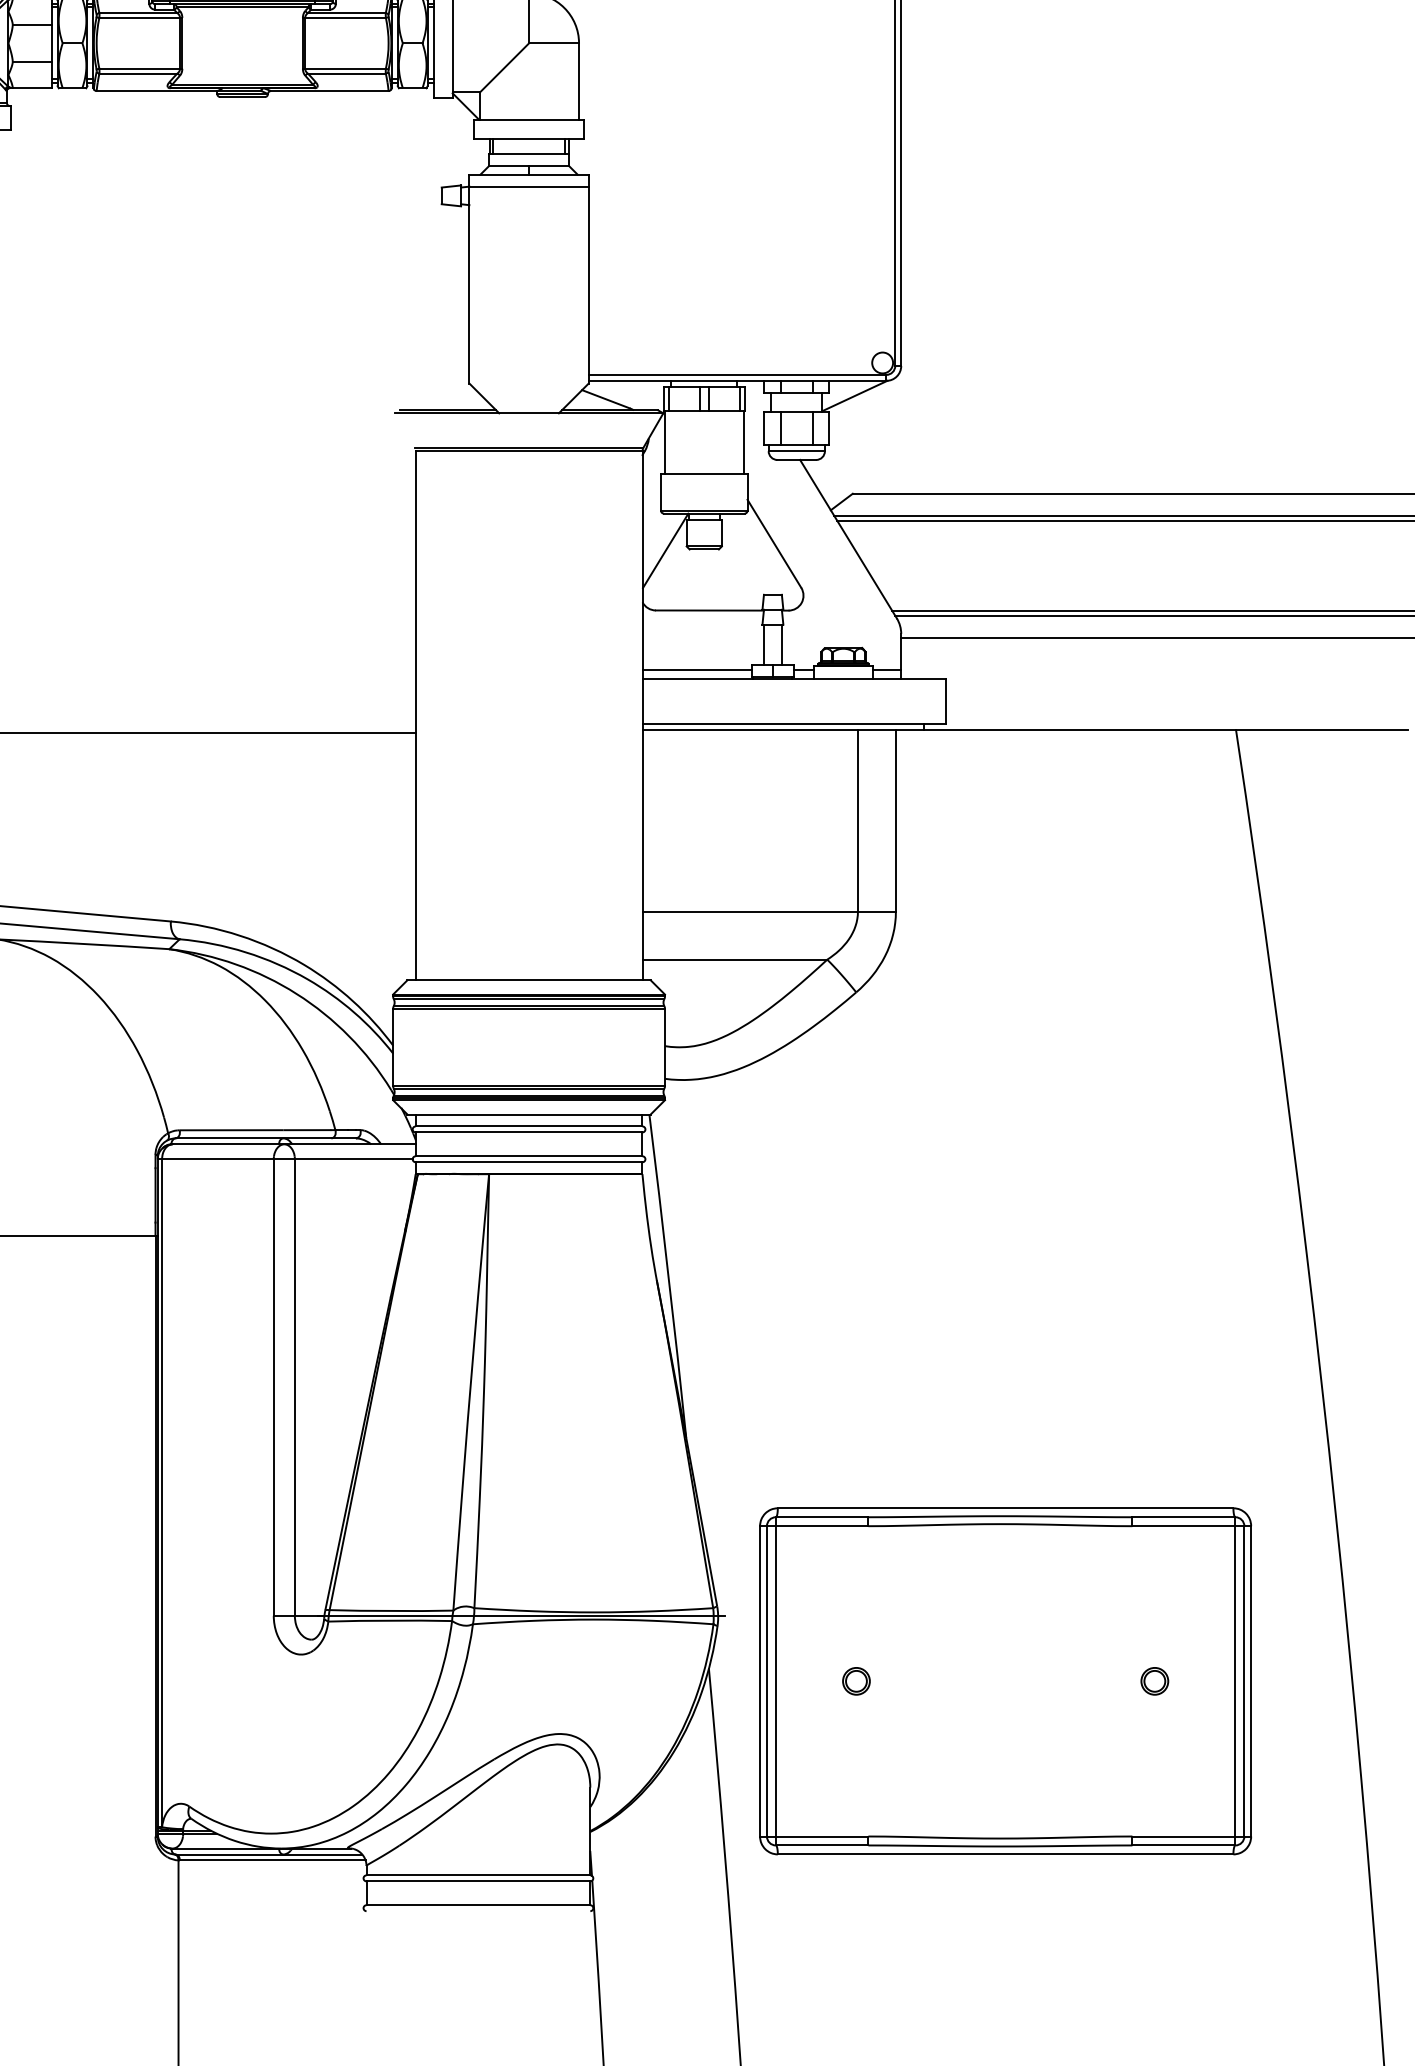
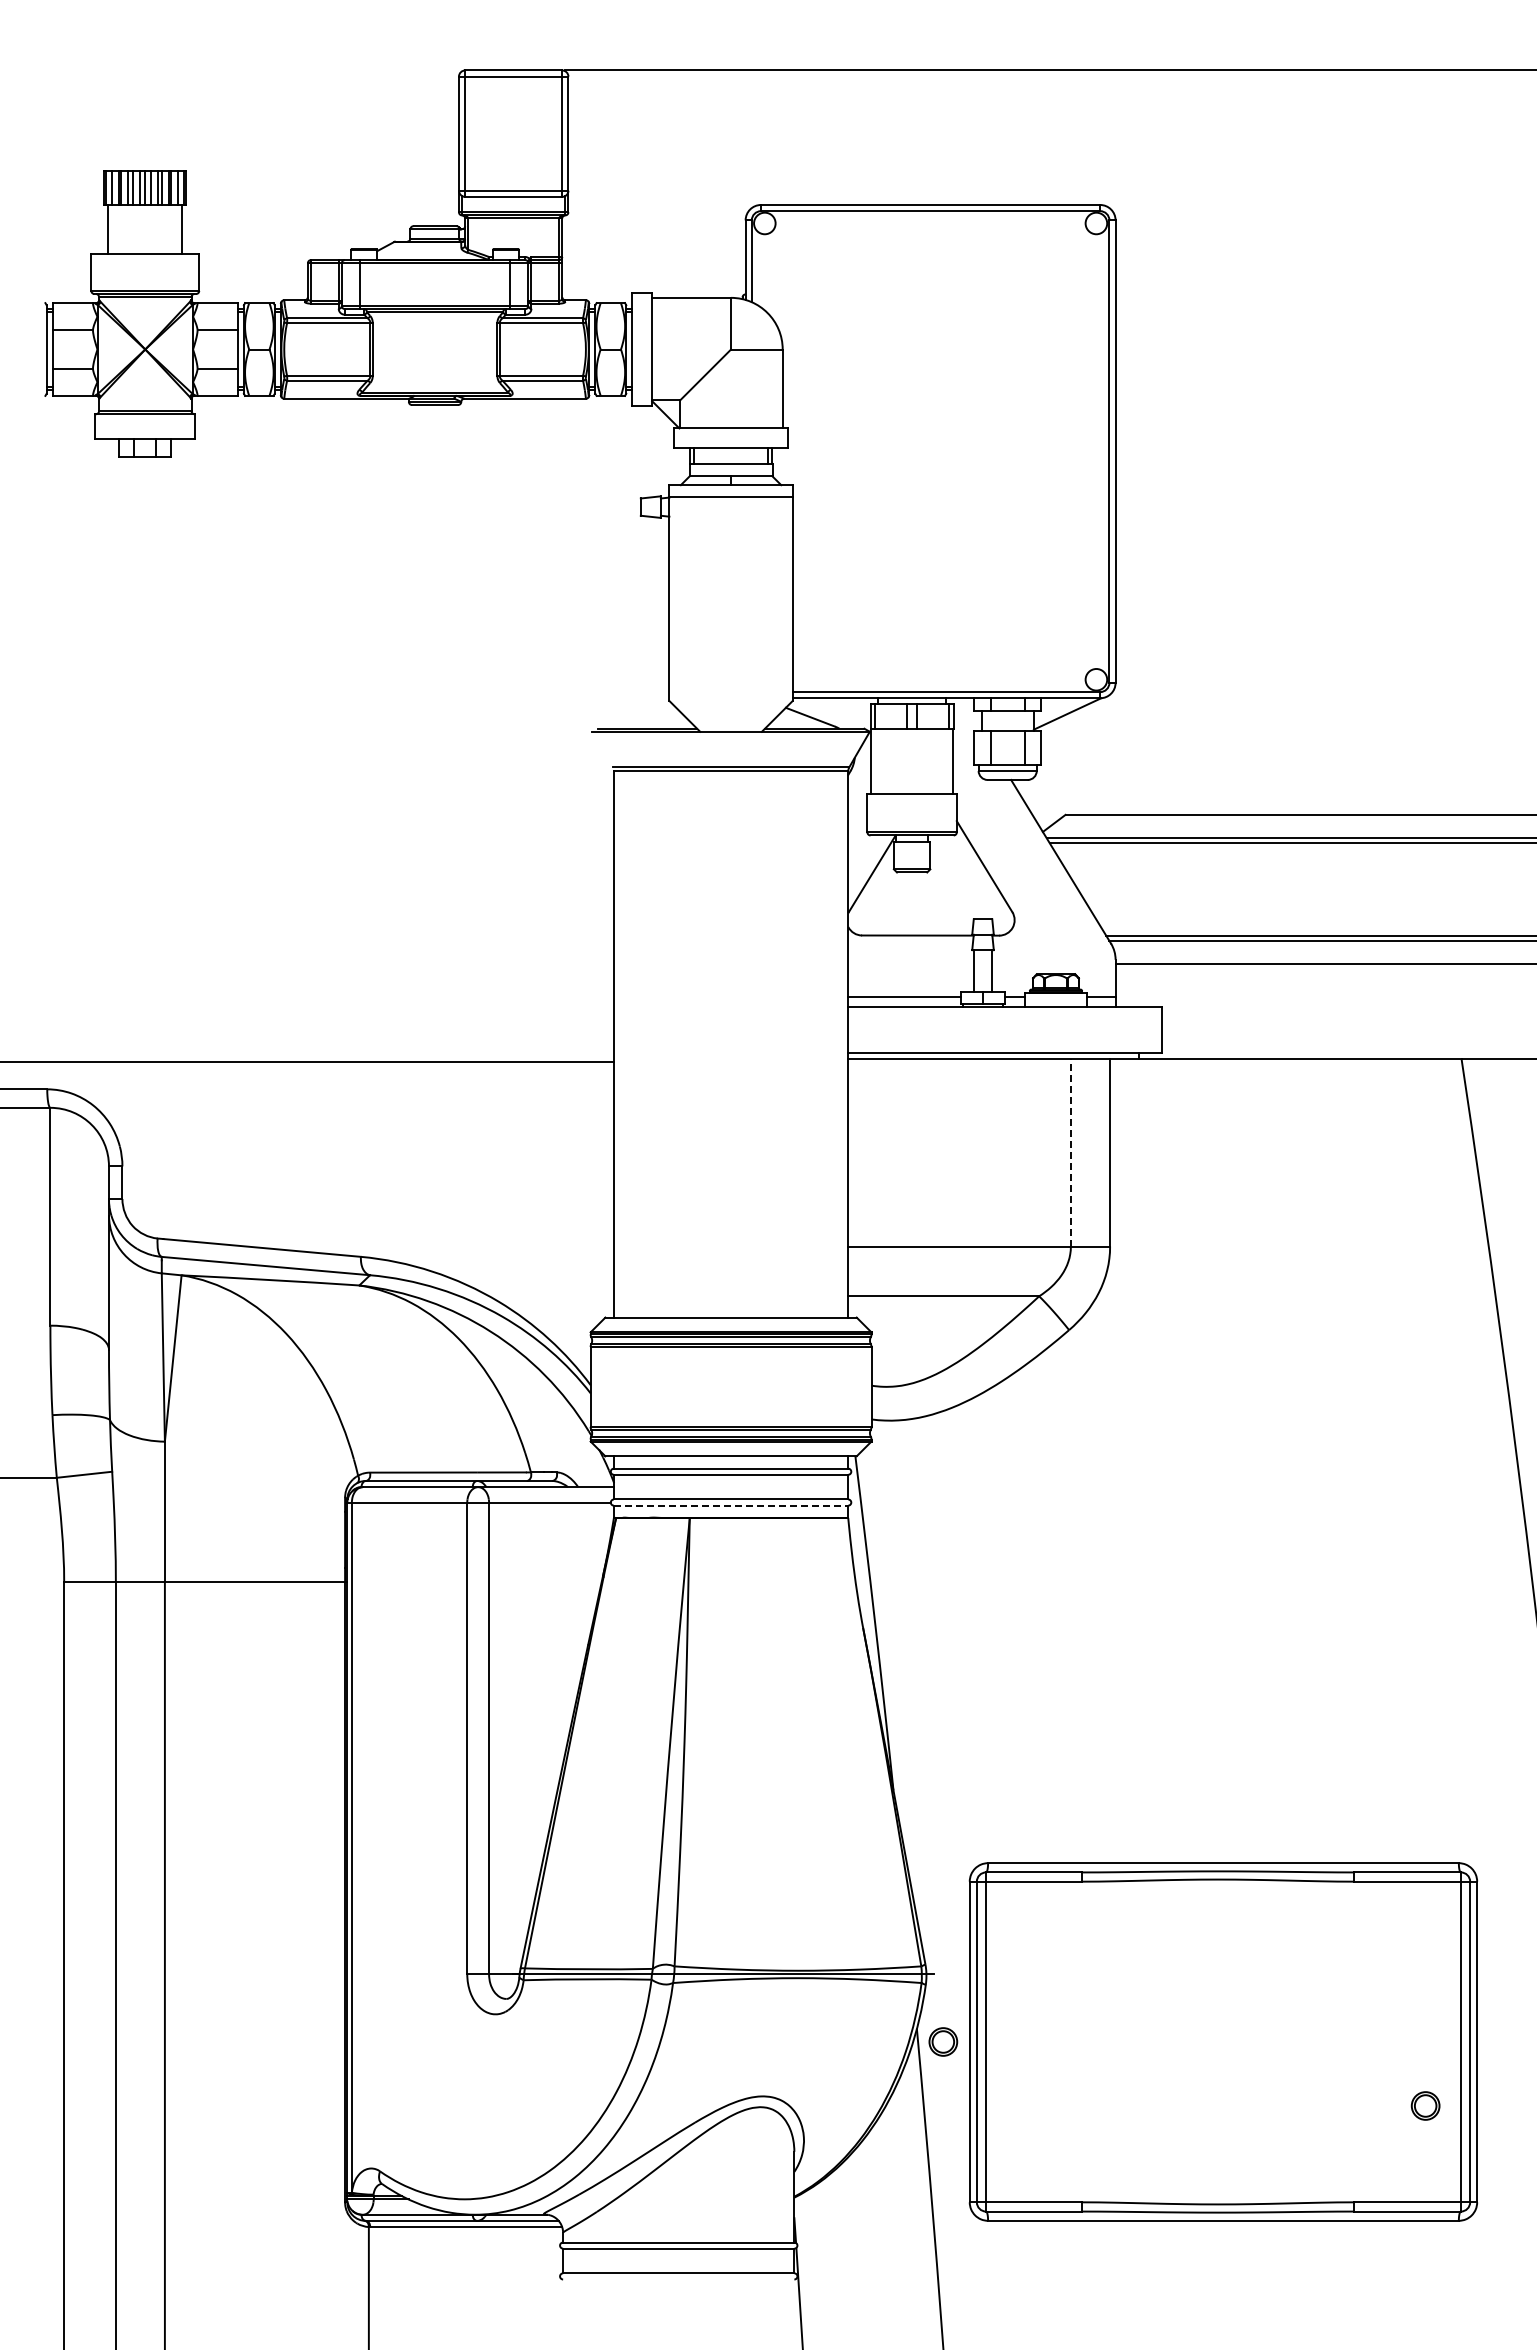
line: (857, 820) -> (1070, 1152), solid -> dashed
line: (529, 1162) -> (731, 1505), solid -> dashed
part: (856, 1680) -> (943, 2041), moved
part: (1154, 1680) -> (1425, 2105), moved

